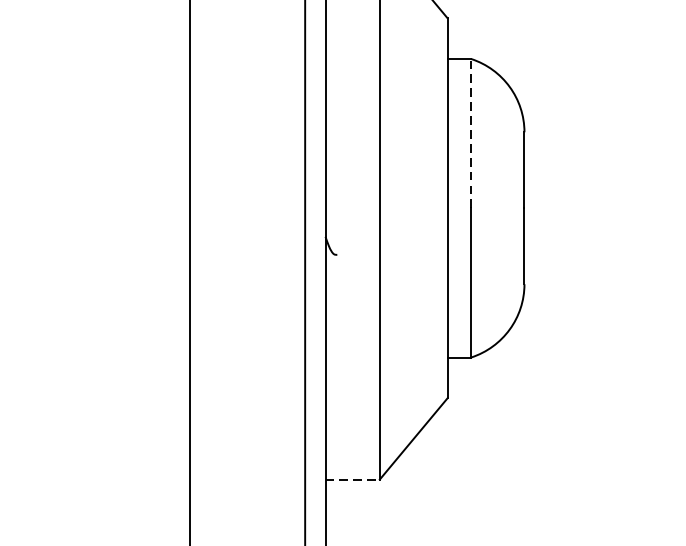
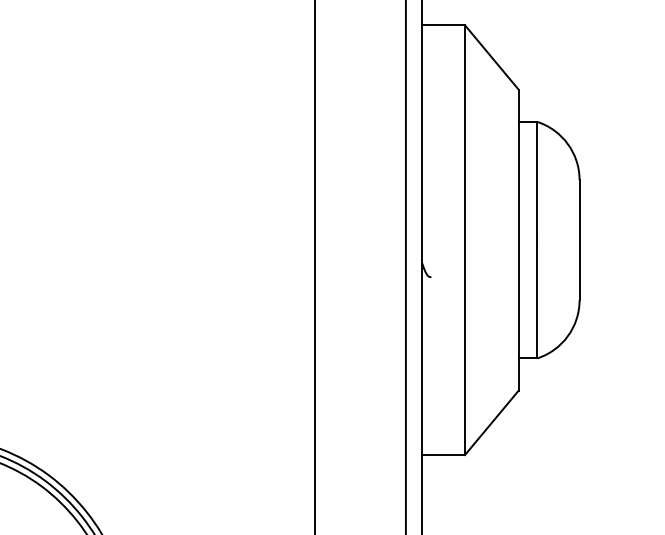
line: (471, 132) -> (537, 180), dashed -> solid
line: (353, 480) -> (444, 455), dashed -> solid

